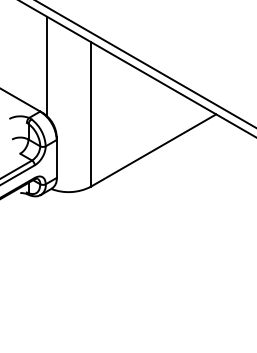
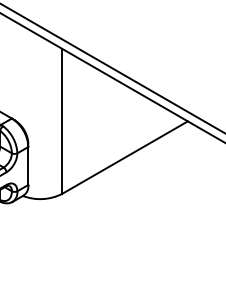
line: (46, 65) -> (18, 72), removed

